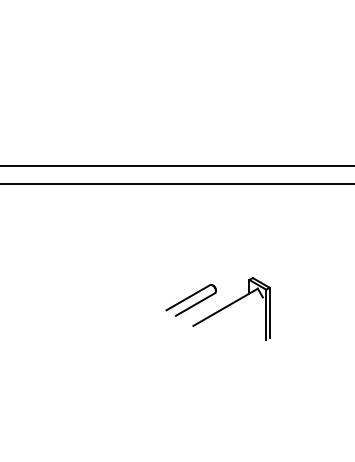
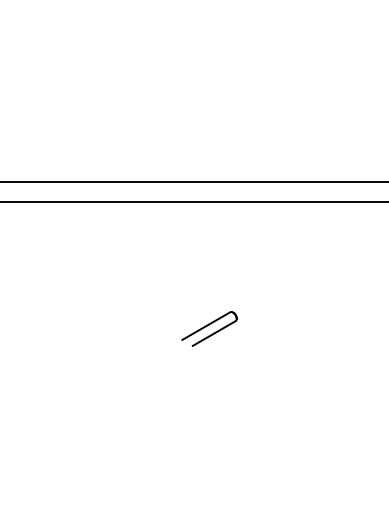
part: (231, 308) -> (253, 337), removed

